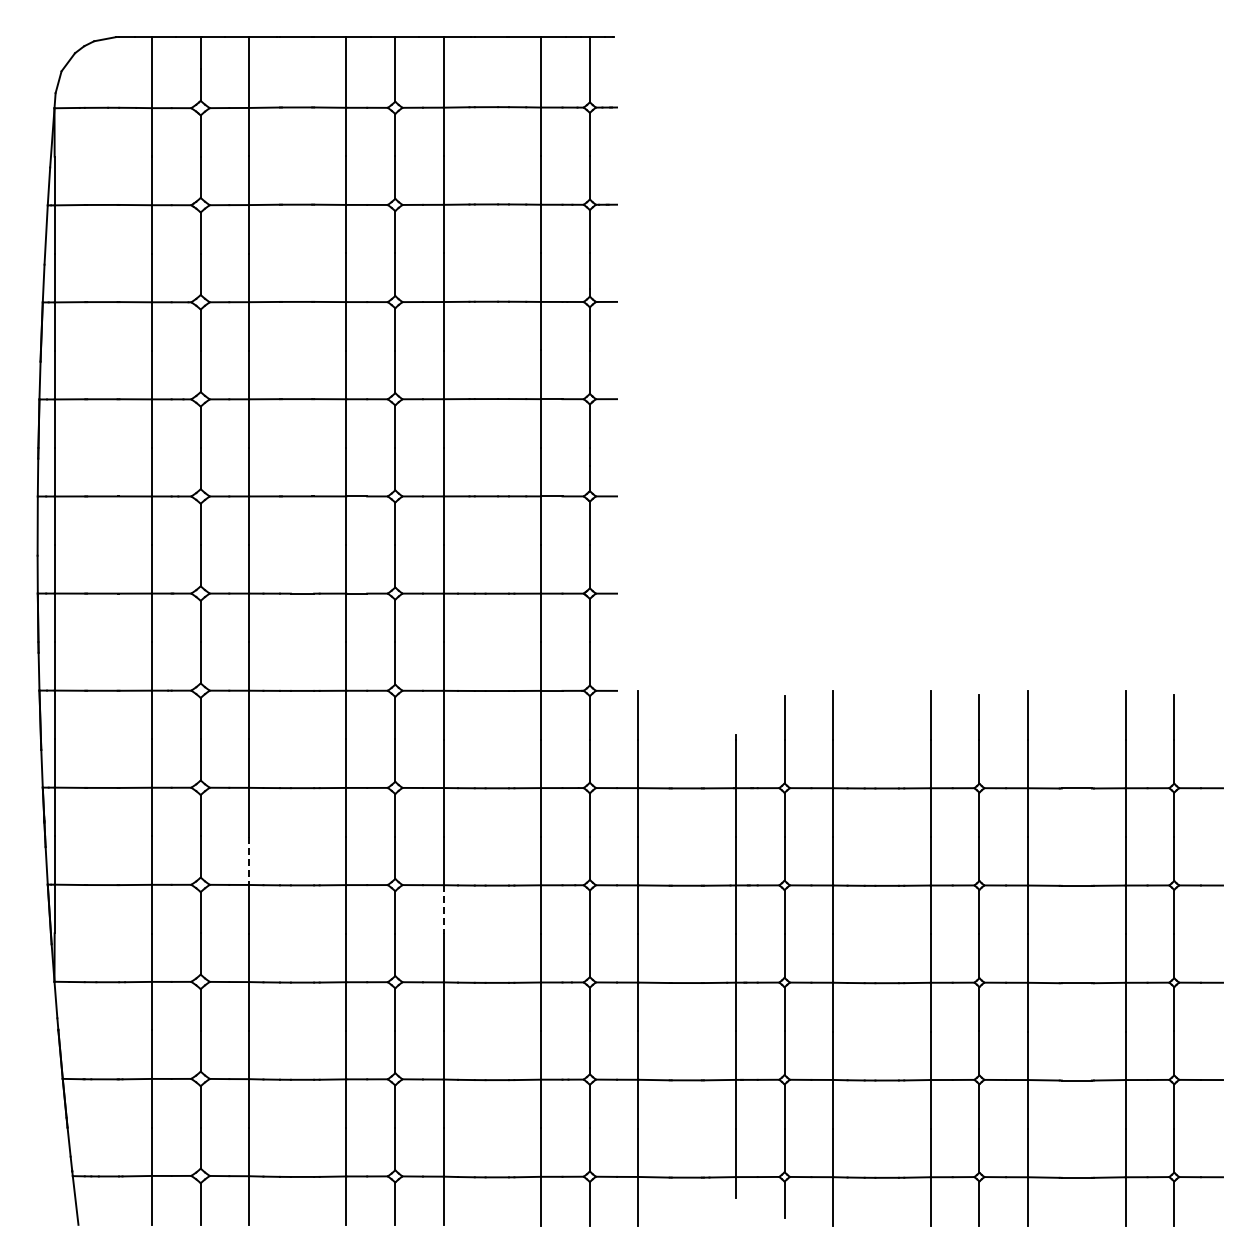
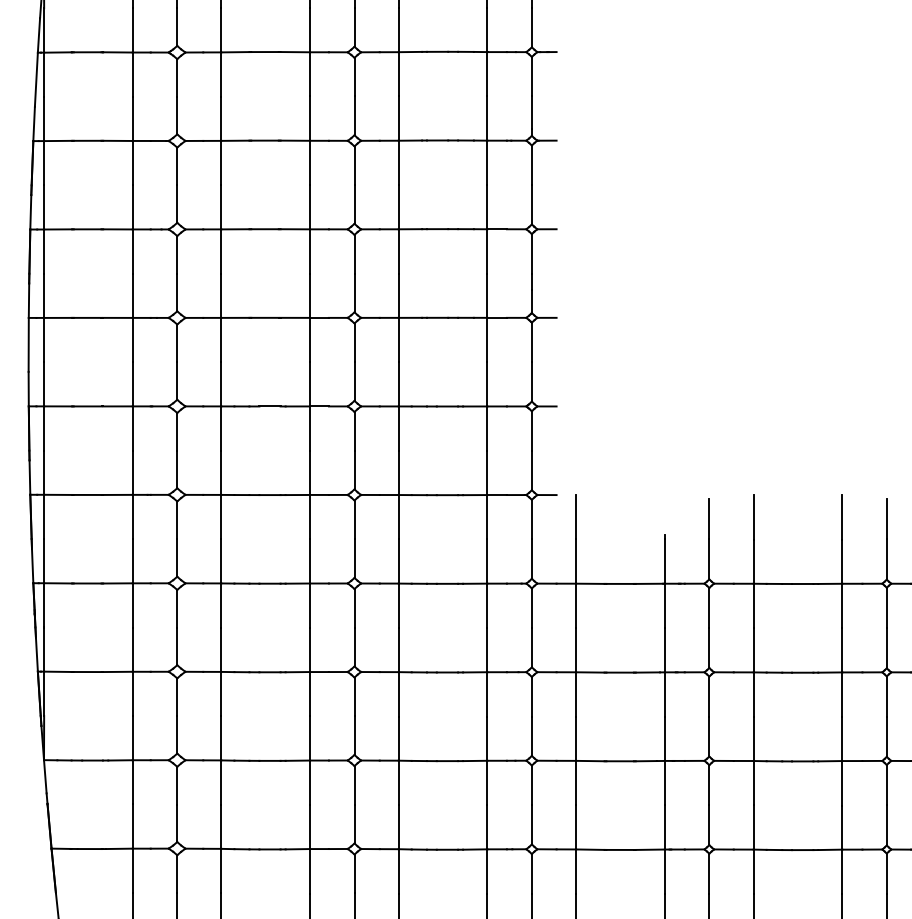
line: (249, 861) -> (221, 650), dashed -> solid
line: (443, 910) -> (398, 695), dashed -> solid

